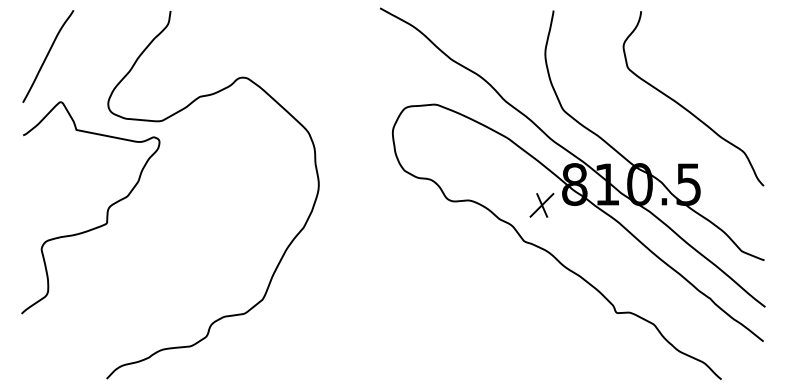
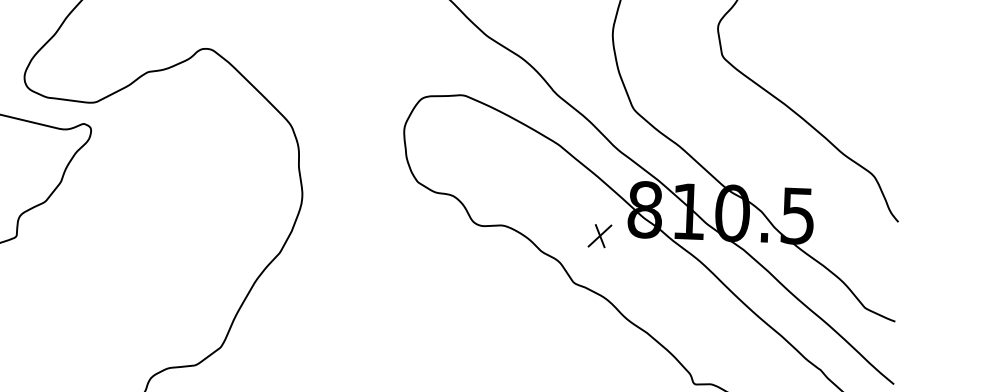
part: (541, 205) -> (599, 236), size x0.71

